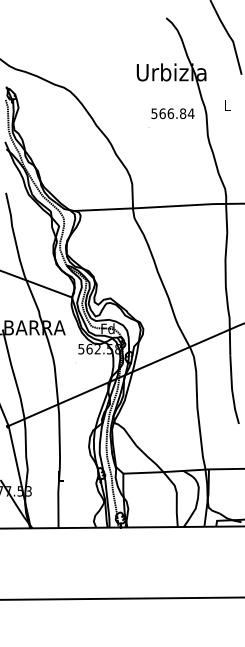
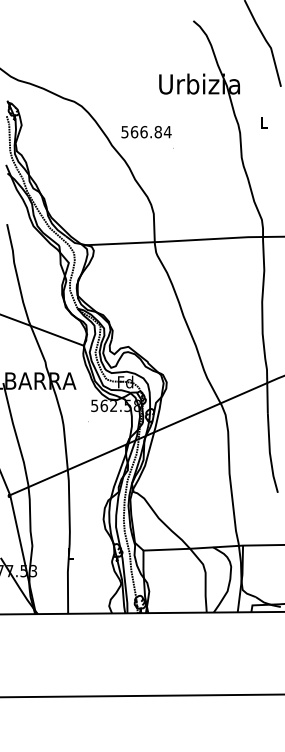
text: (172, 113) -> (145, 131), moved

